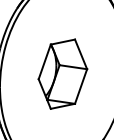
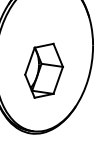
part: (62, 73) -> (43, 70), moved

